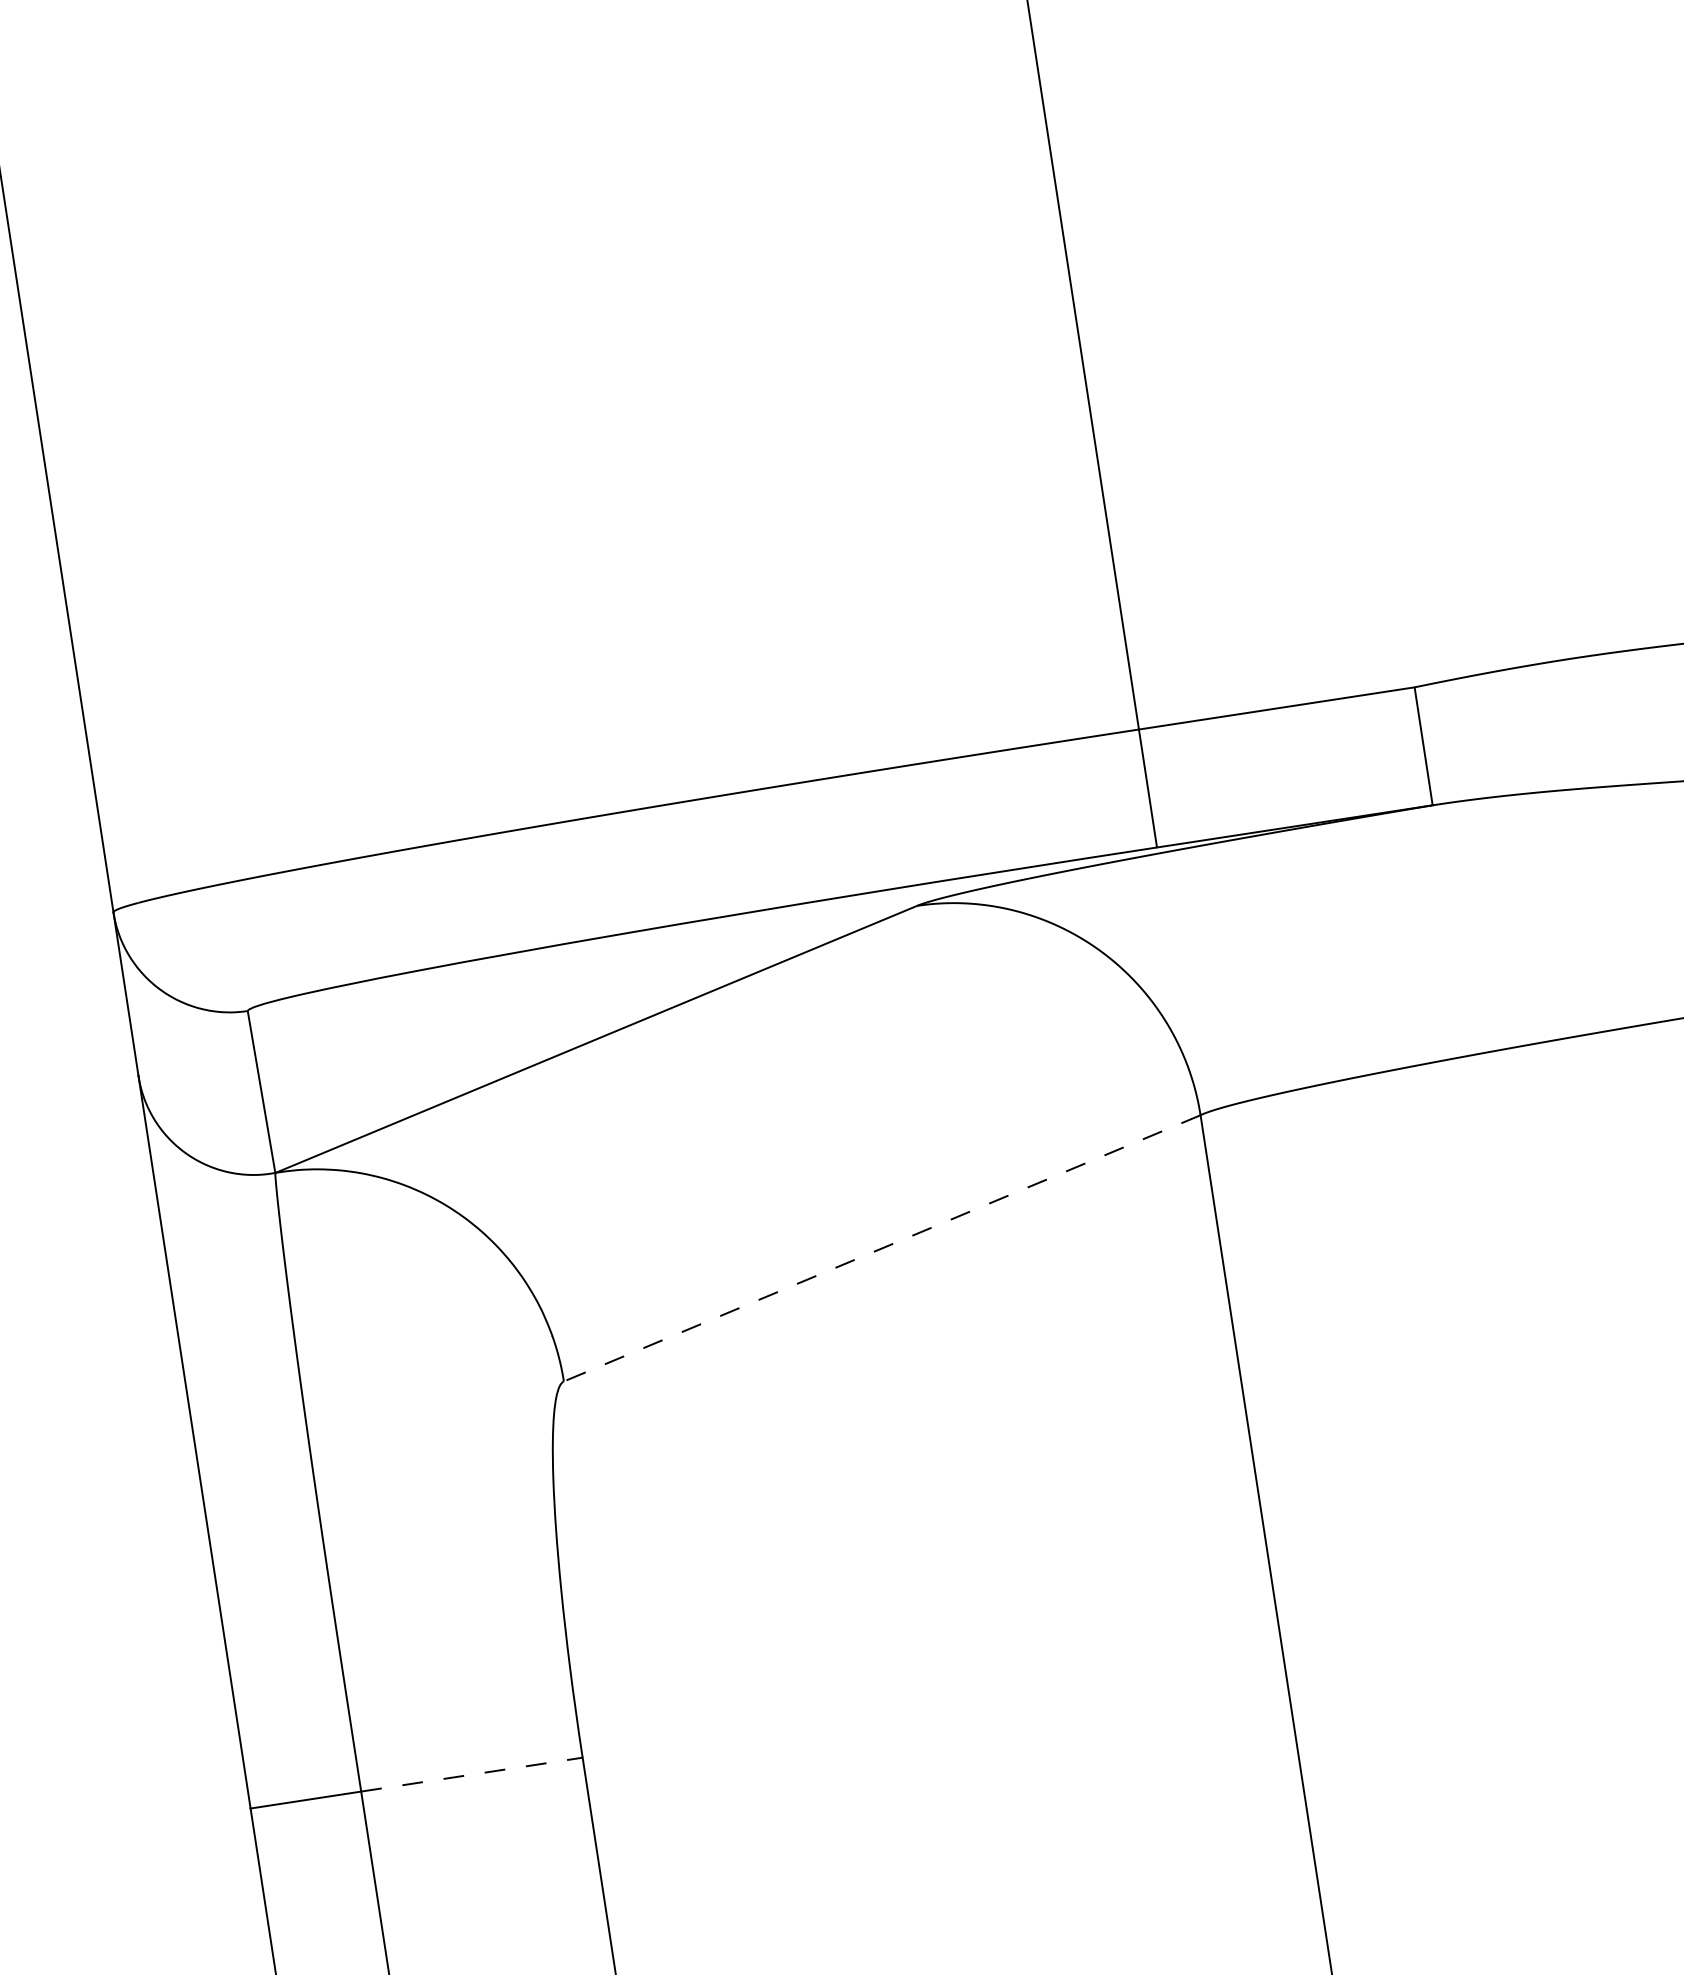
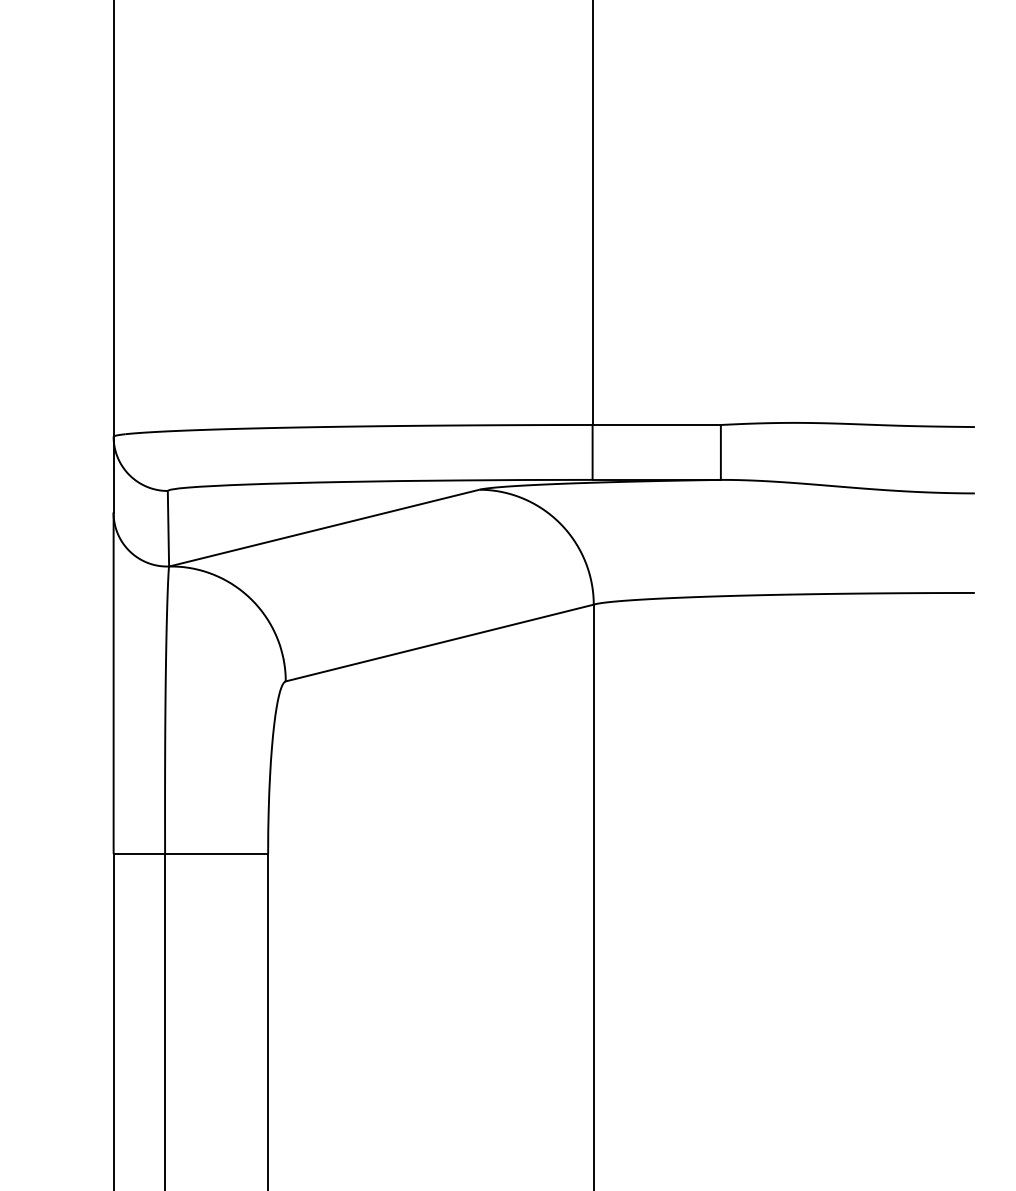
line: (881, 1249) -> (439, 643), dashed -> solid
line: (471, 1774) -> (216, 853), dashed -> solid

